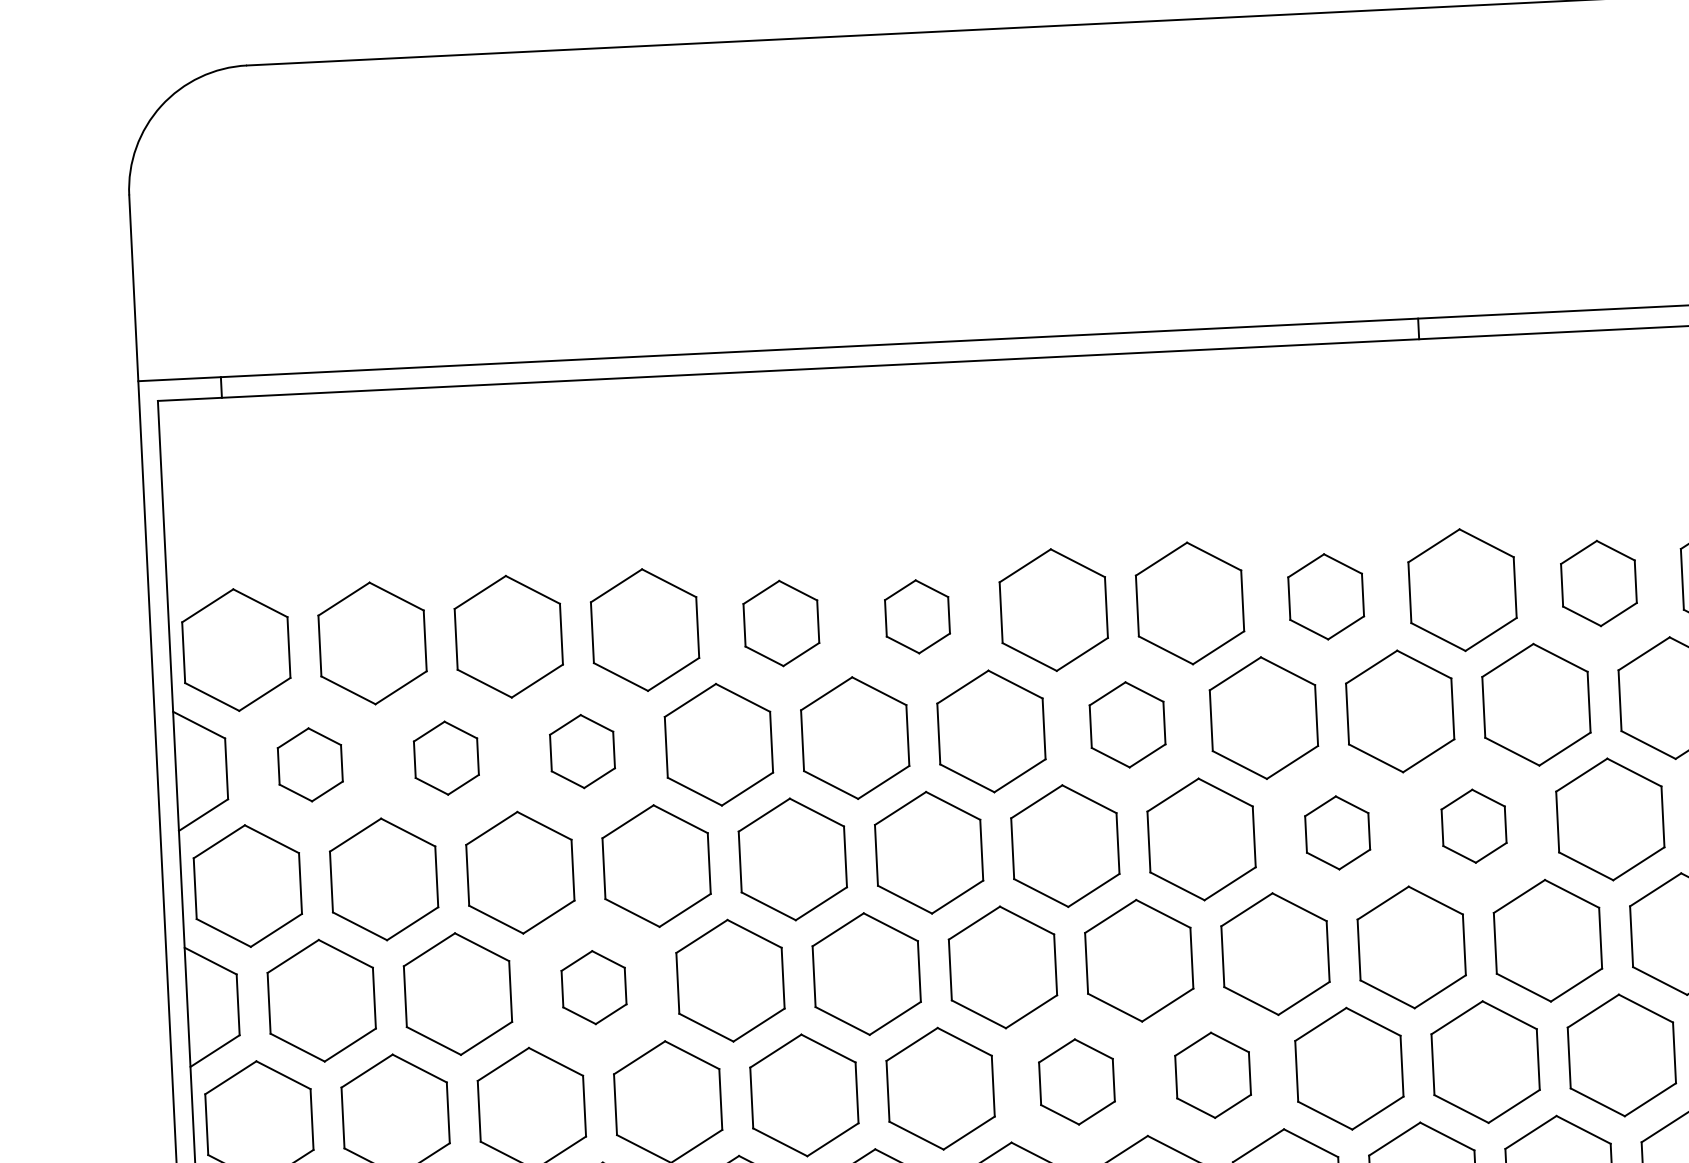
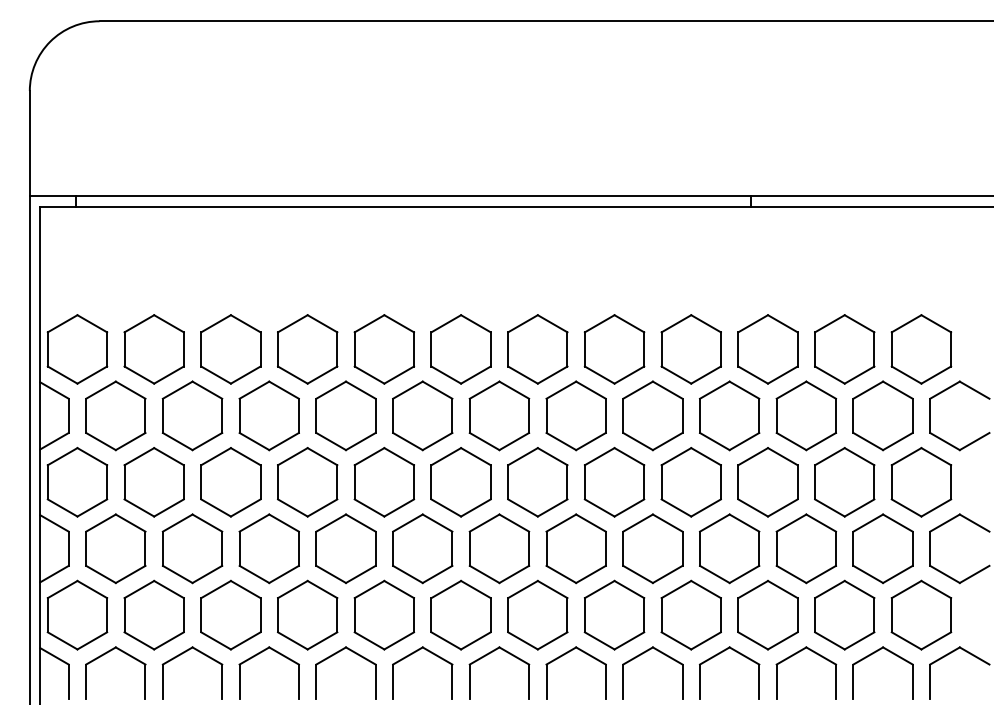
part: (1598, 583) -> (844, 349), size x1.43
part: (1324, 597) -> (690, 349), size x1.43
part: (916, 616) -> (460, 349), size x1.67
part: (781, 623) -> (384, 349), size x1.43
part: (1126, 724) -> (575, 415), size x1.43
part: (581, 750) -> (268, 415), size x1.67
part: (446, 757) -> (192, 415), size x1.67
part: (309, 764) -> (115, 415), size x1.67
part: (1473, 826) -> (767, 482), size x1.67
part: (1336, 833) -> (690, 482), size x1.67
part: (592, 987) -> (268, 548), size x1.67
part: (1212, 1074) -> (614, 614), size x1.43
part: (1076, 1080) -> (537, 614), size x1.43

